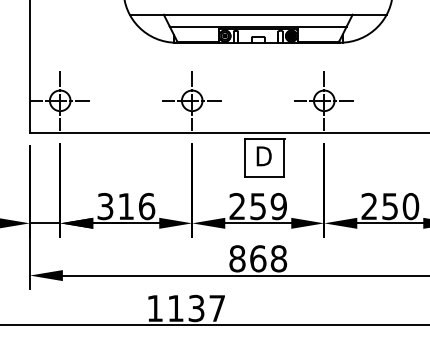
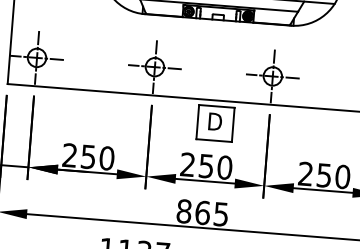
text: (126, 206) -> (88, 156), 316 -> 250
text: (278, 206) -> (224, 167), 259 -> 250
text: (278, 258) -> (220, 214), 868 -> 865

